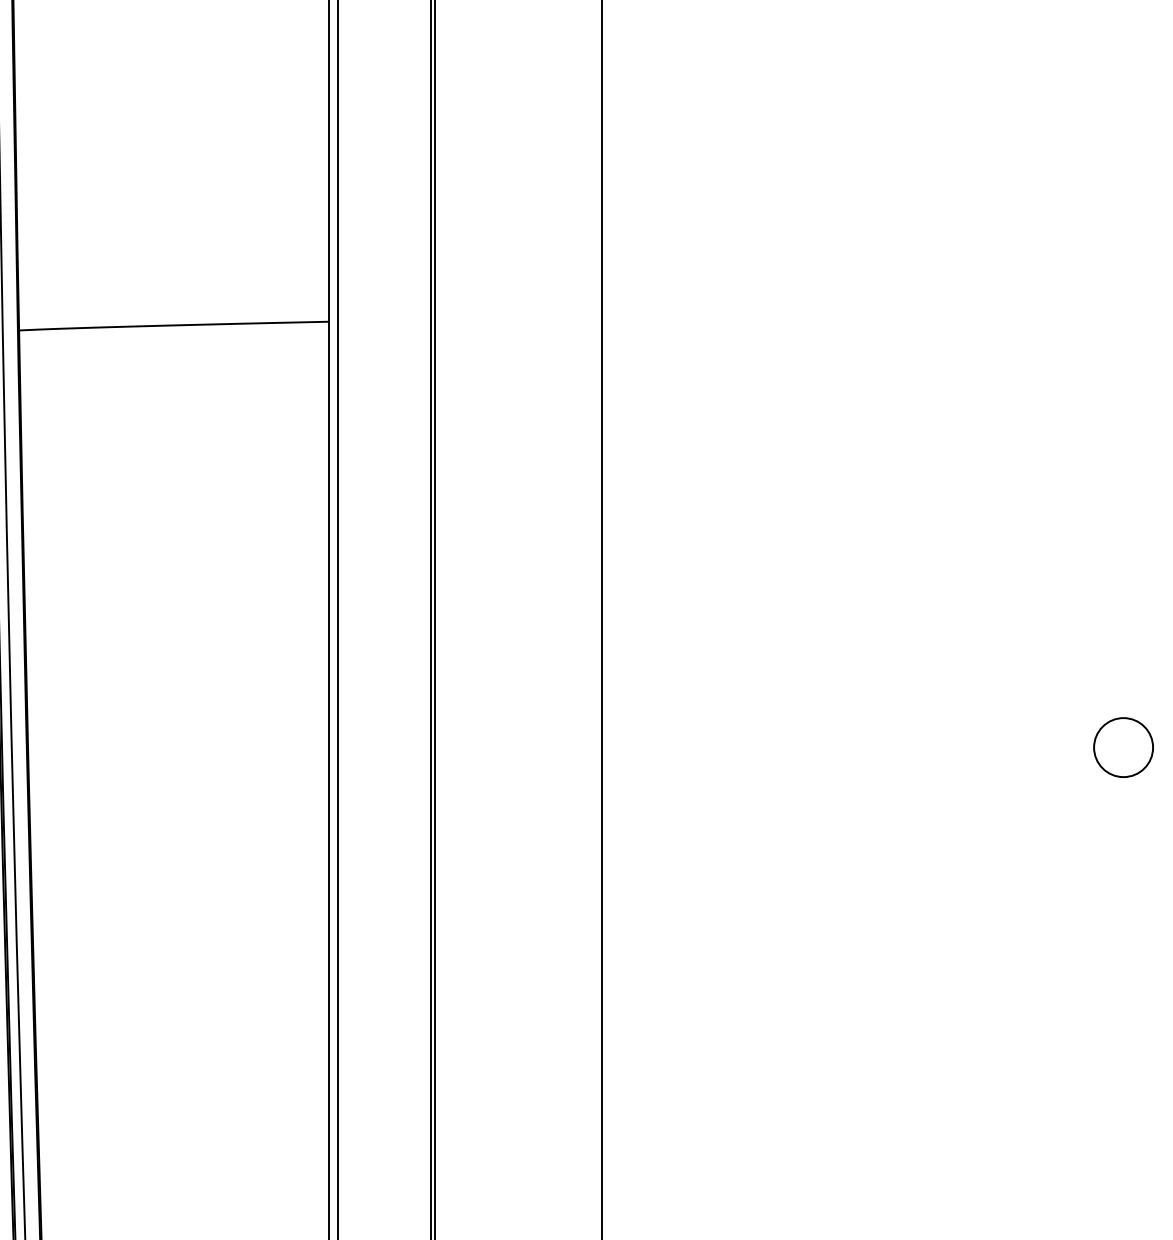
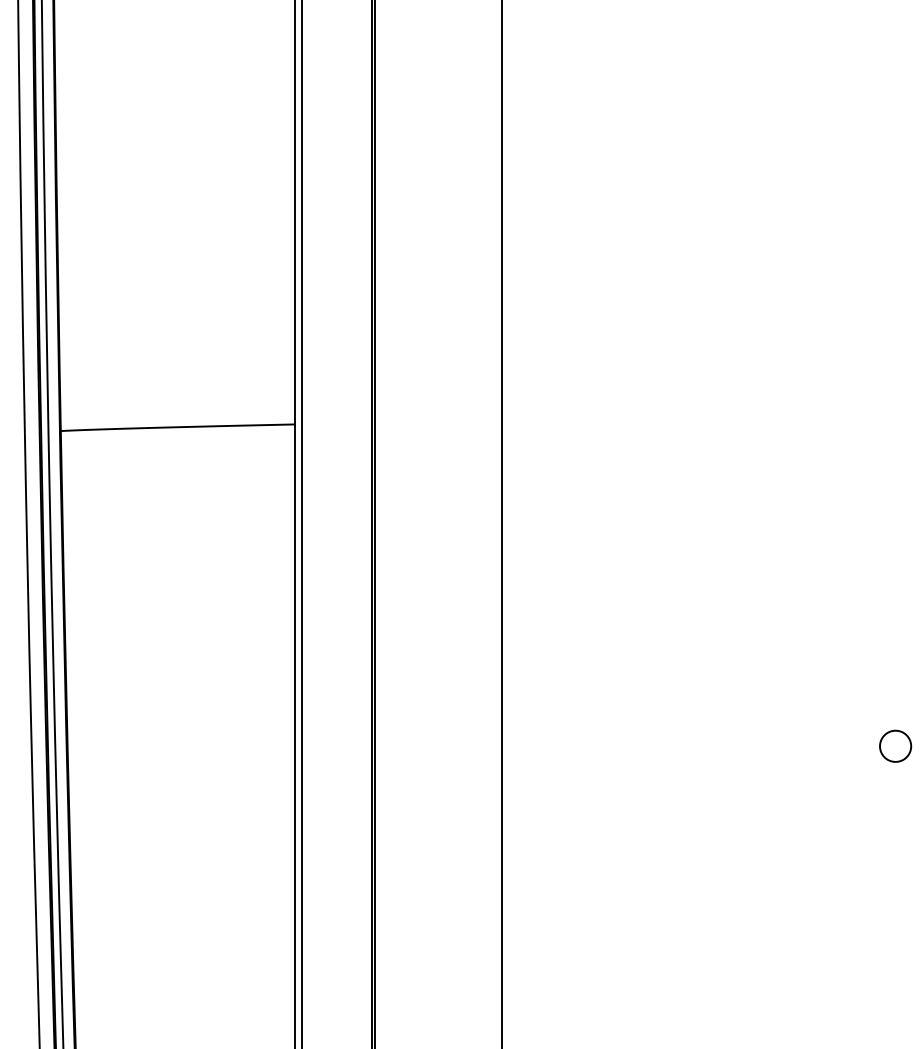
circle: (1123, 747) -> (895, 746), size x0.7

